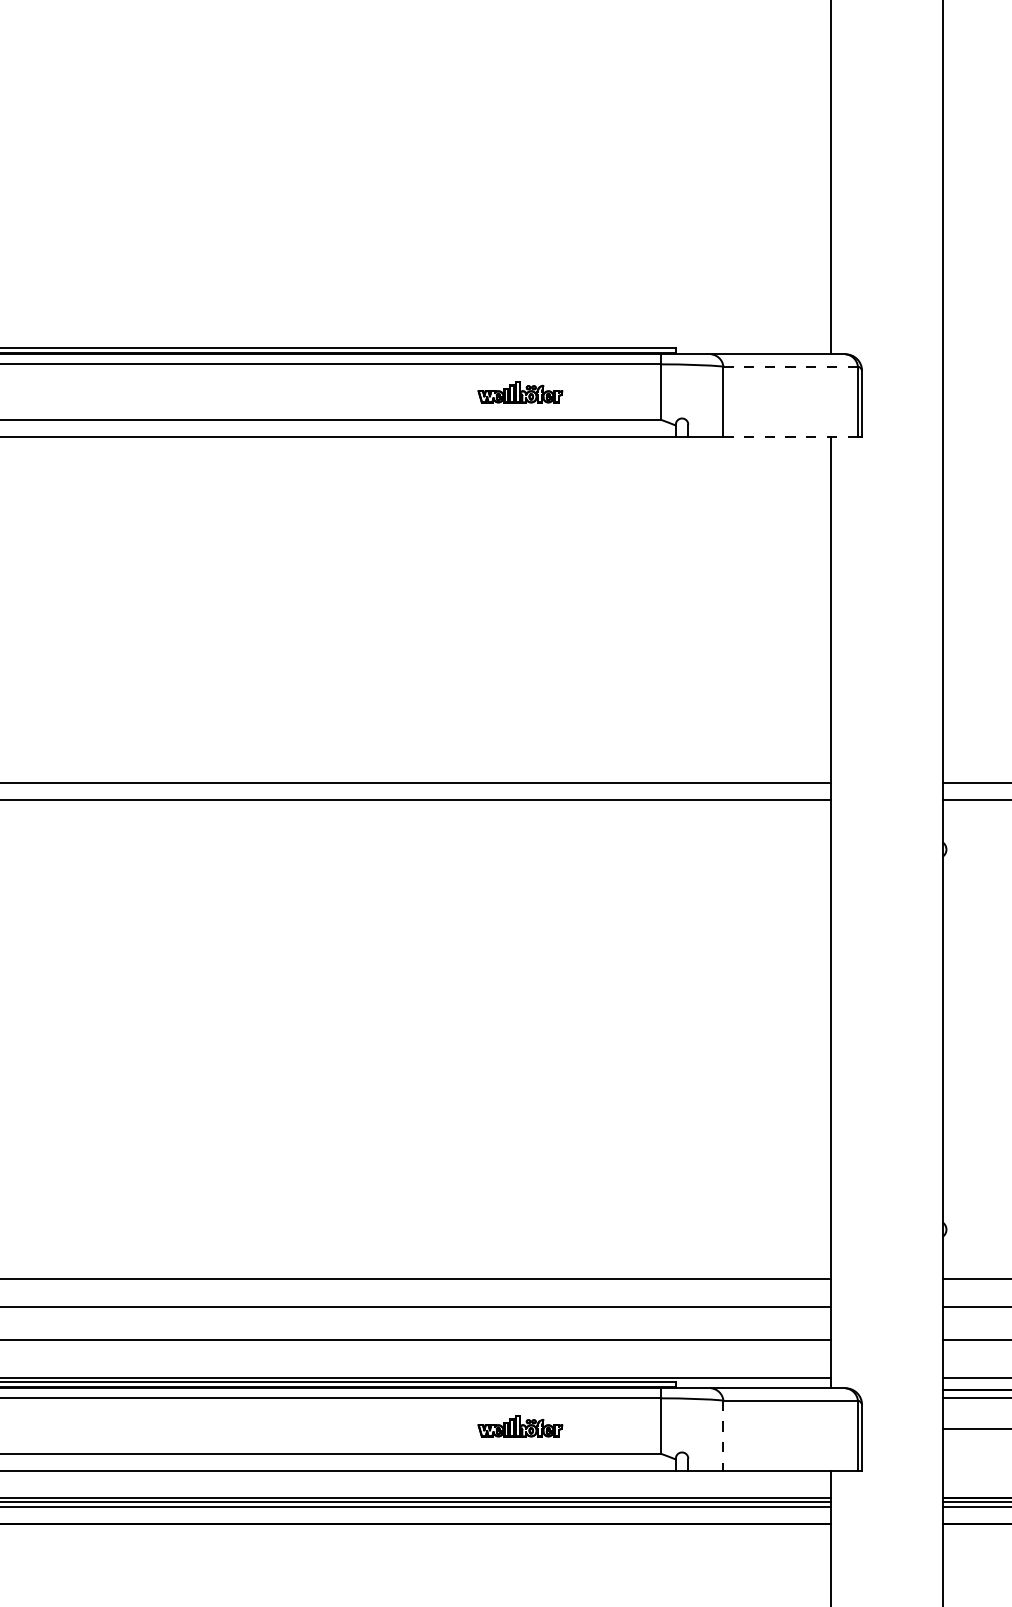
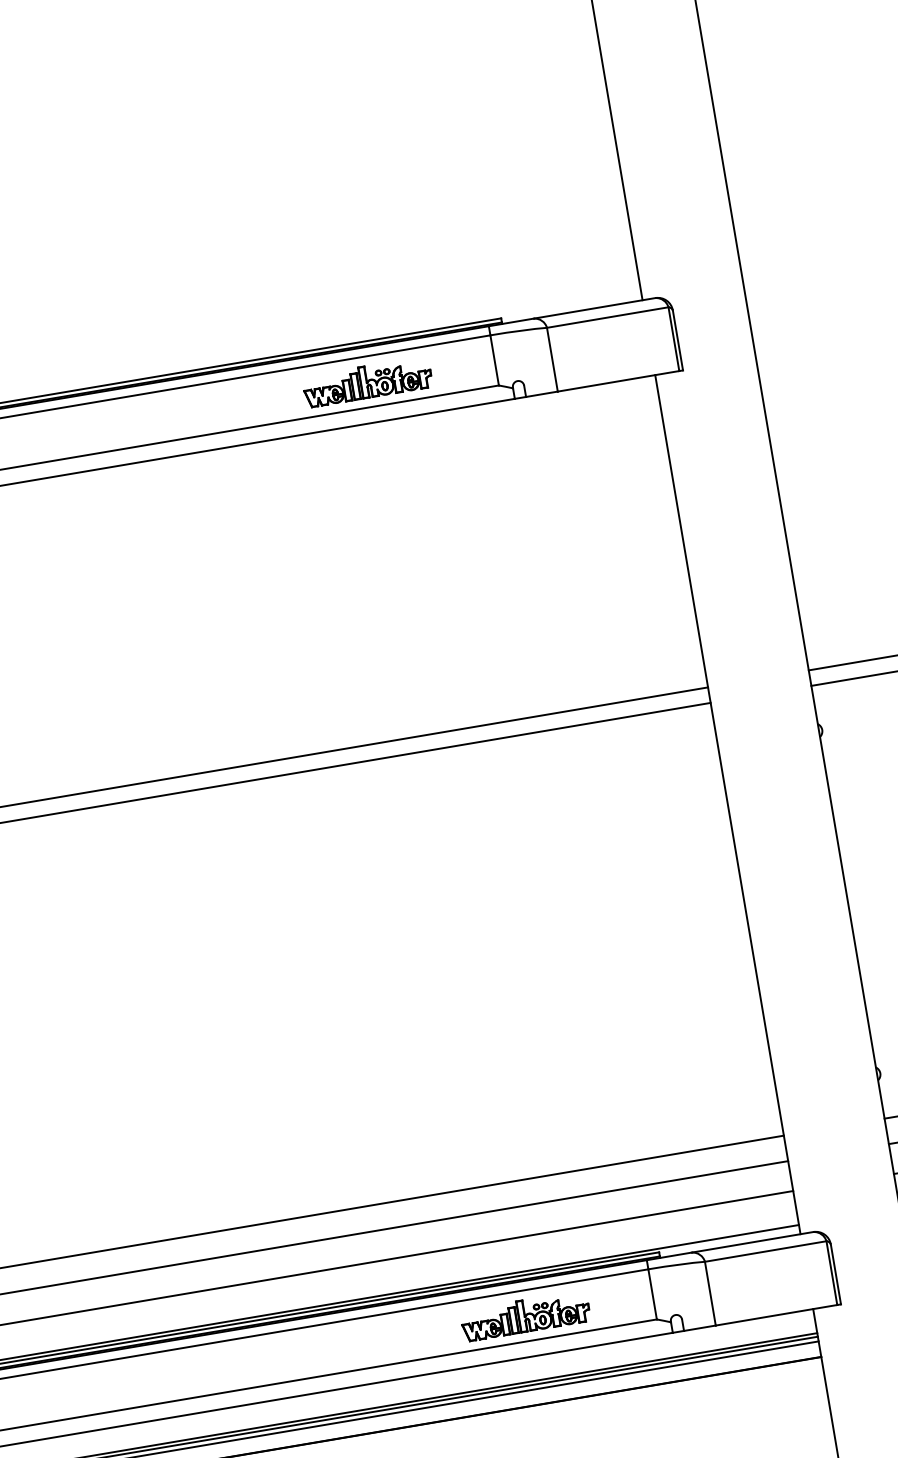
line: (790, 366) -> (607, 317), dashed -> solid
part: (520, 392) -> (367, 382), size x1.67
line: (790, 437) -> (618, 381), dashed -> solid
part: (520, 1426) -> (525, 1316), size x1.67
line: (723, 1436) -> (710, 1294), dashed -> solid

